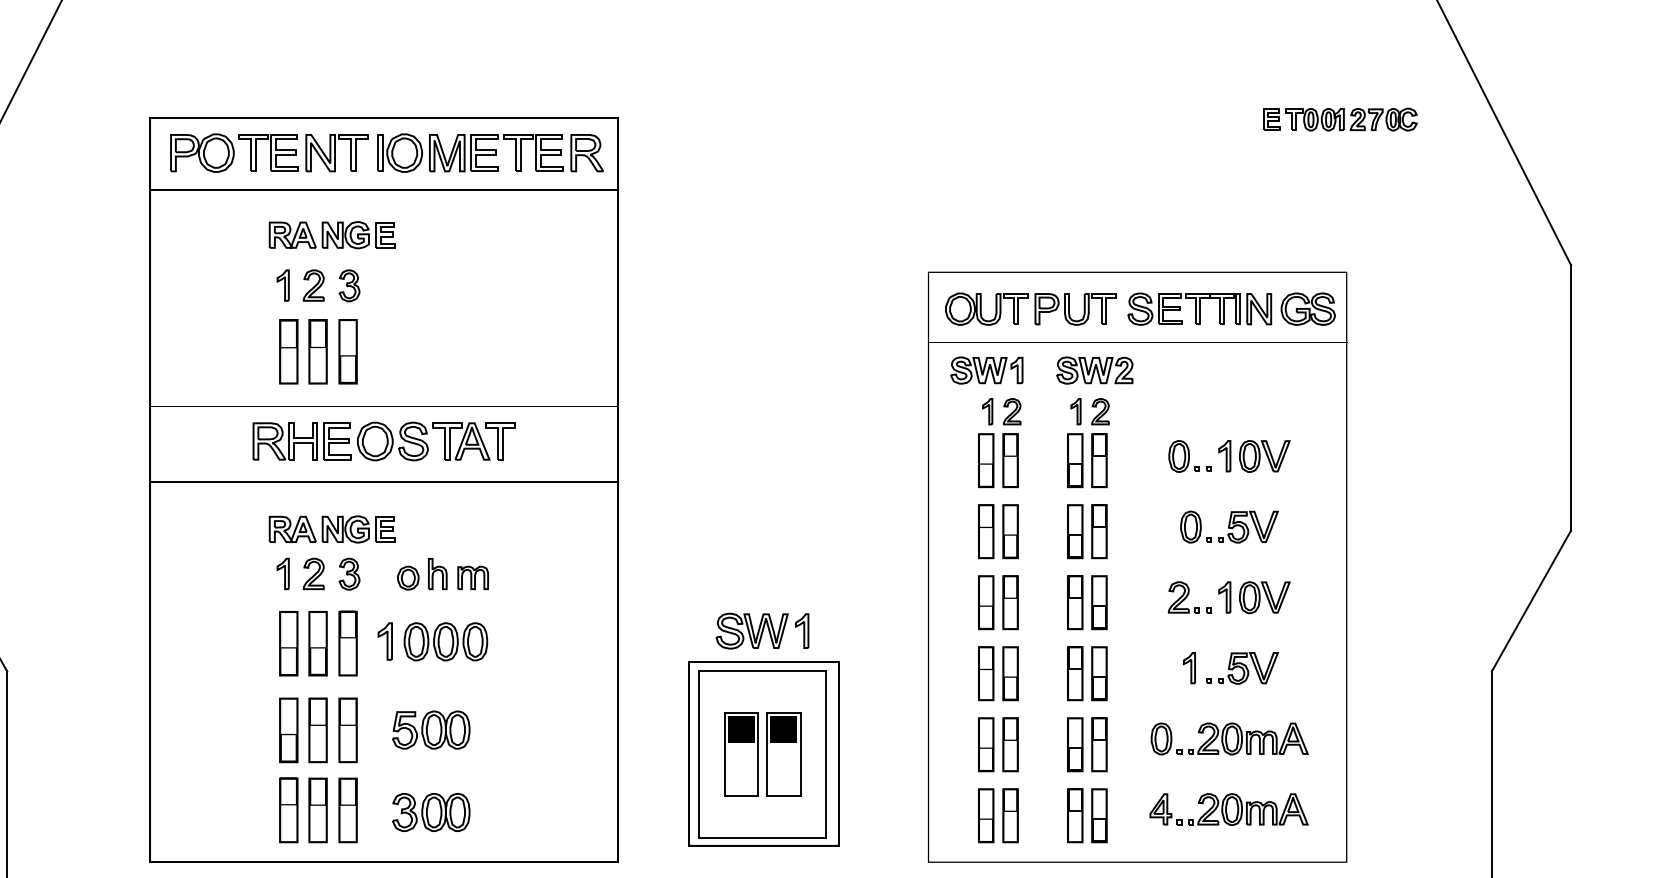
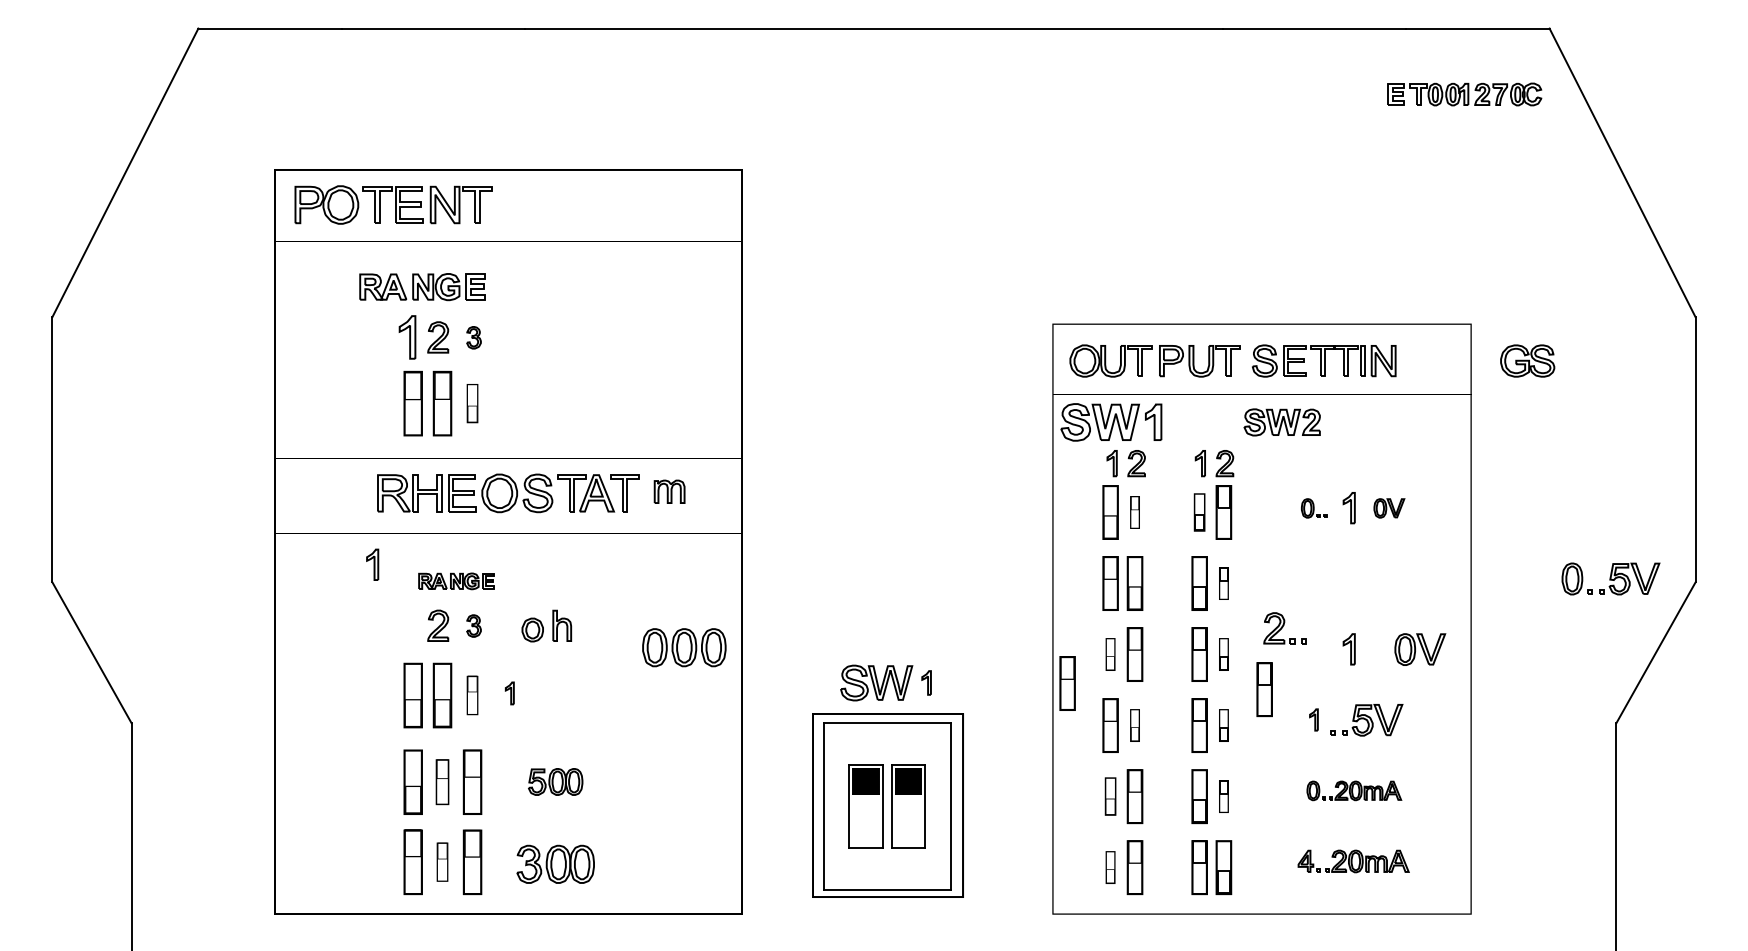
part: (1340, 119) -> (1464, 94), moved
part: (490, 152) -> (614, 204), removed
part: (332, 235) -> (422, 287), moved
part: (283, 285) -> (407, 337), size x1.4
part: (349, 285) -> (473, 337), size x0.7
part: (1308, 308) -> (1527, 360), moved
part: (348, 351) -> (472, 403), size x0.6
part: (986, 370) -> (1110, 422), size x1.4
part: (1094, 370) -> (1281, 422), moved
part: (1189, 456) -> (1313, 508), size x0.6
part: (1265, 456) -> (1389, 508), size x0.6
part: (1010, 460) -> (1134, 512), size x0.6
part: (1075, 460) -> (1199, 512), size x0.7
part: (1229, 526) -> (1610, 578), moved
part: (332, 529) -> (456, 581), size x0.6
part: (1099, 531) -> (1223, 583), size x0.6
part: (283, 573) -> (372, 564), moved
part: (349, 573) -> (473, 625), size x0.7
part: (473, 577) -> (669, 491), moved
part: (1189, 597) -> (1284, 628), moved
part: (1265, 597) -> (1420, 649), moved
part: (986, 602) -> (1110, 654), size x0.6
part: (1099, 602) -> (1223, 654), size x0.6
part: (802, 630) -> (926, 682), size x0.7
part: (943, 631) -> (1067, 683), added
part: (1140, 637) -> (1264, 689), added
part: (385, 641) -> (509, 693), size x0.6
part: (446, 641) -> (684, 647), moved
part: (348, 643) -> (472, 695), size x0.6
part: (1189, 667) -> (1313, 719), size x0.7
part: (1010, 673) -> (1134, 725), size x0.6
part: (1099, 673) -> (1223, 725), size x0.6
part: (318, 729) -> (442, 781), size x0.7
part: (431, 729) -> (555, 781), size x0.7
part: (1230, 738) -> (1354, 790), size x0.6
part: (986, 744) -> (1110, 796), size x0.7
part: (1099, 744) -> (1223, 796), size x0.6
part: (318, 809) -> (442, 861), size x0.6
part: (1229, 809) -> (1353, 861), size x0.7
part: (986, 815) -> (1110, 867), size x0.6

